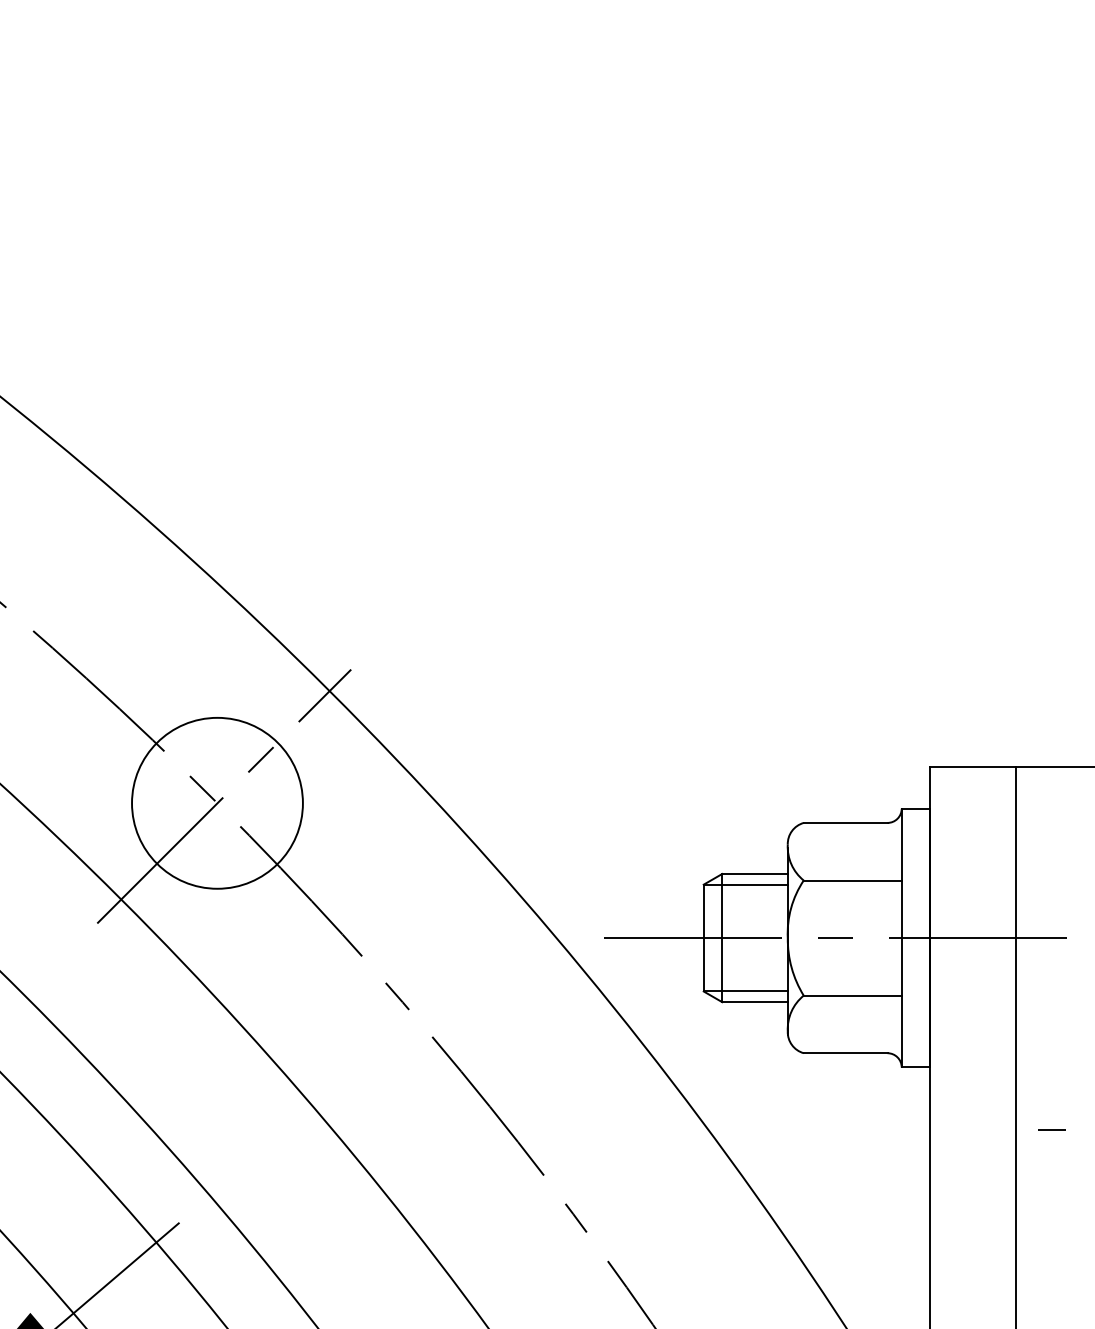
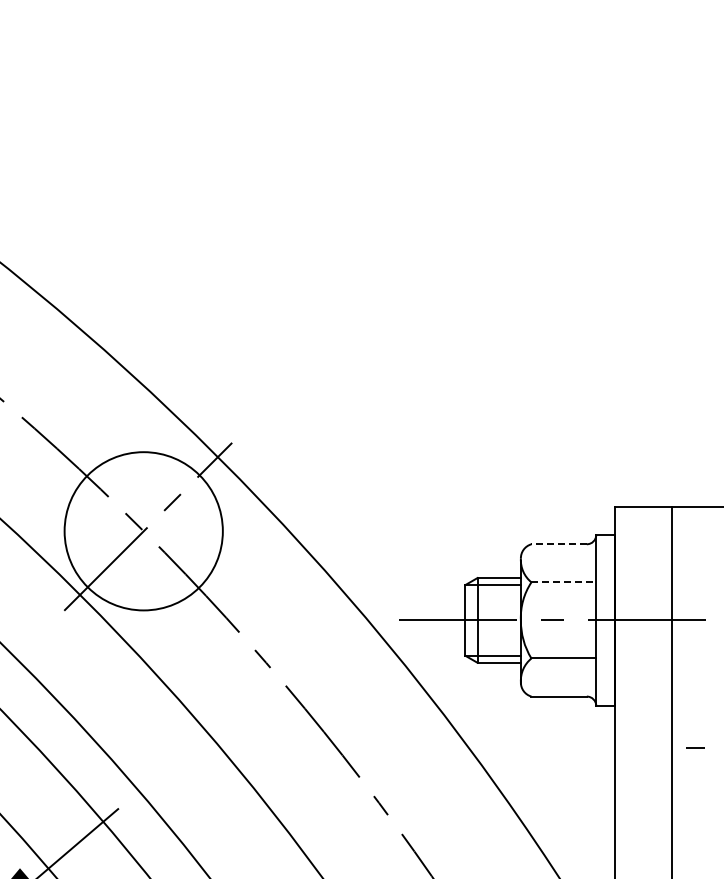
circle: (217, 802) -> (143, 530), size x1.4
line: (846, 823) -> (559, 544), solid -> dashed
line: (853, 880) -> (564, 582), solid -> dashed

